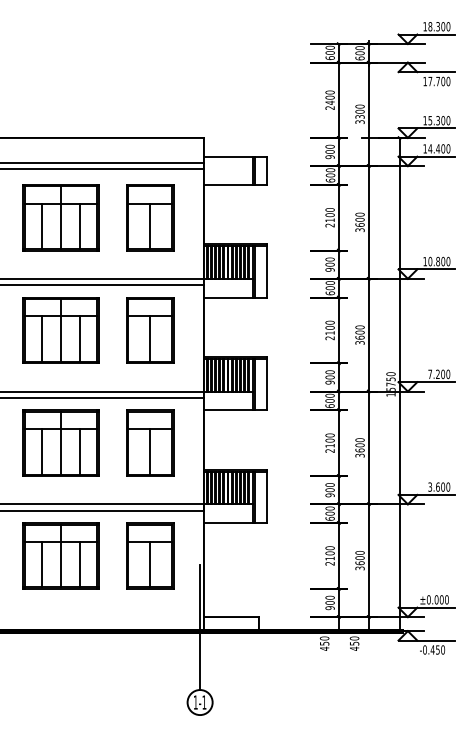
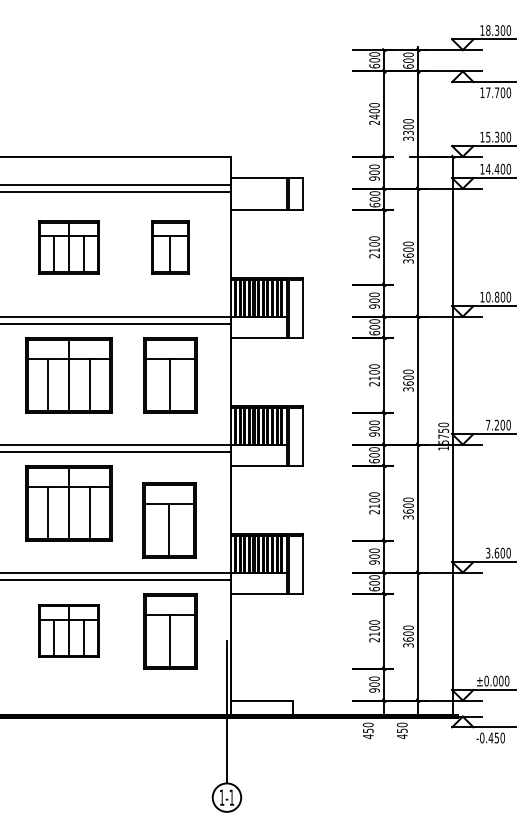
part: (60, 217) -> (68, 247), size x0.7
part: (150, 217) -> (170, 247), size x0.7
part: (150, 443) -> (169, 520), moved
part: (60, 556) -> (68, 631), size x0.7

